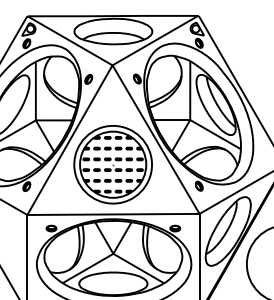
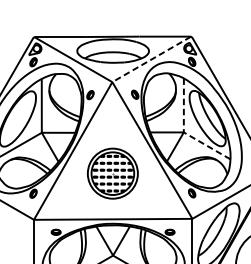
line: (154, 40) -> (150, 59), solid -> dashed
line: (190, 120) -> (184, 132), solid -> dashed
part: (112, 164) -> (112, 173), size x0.7

